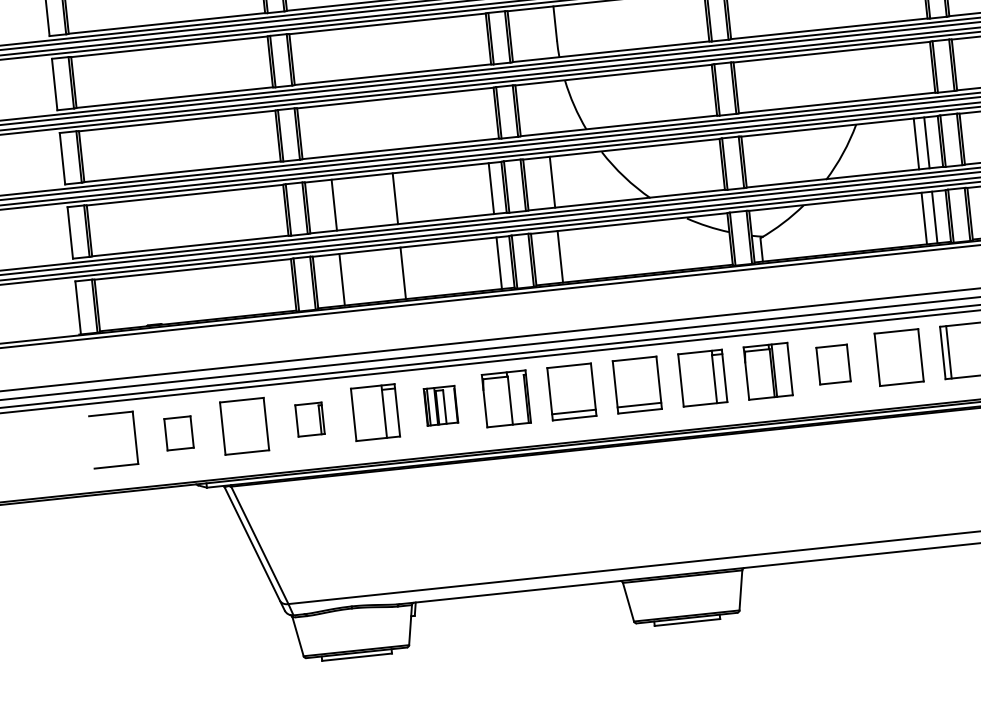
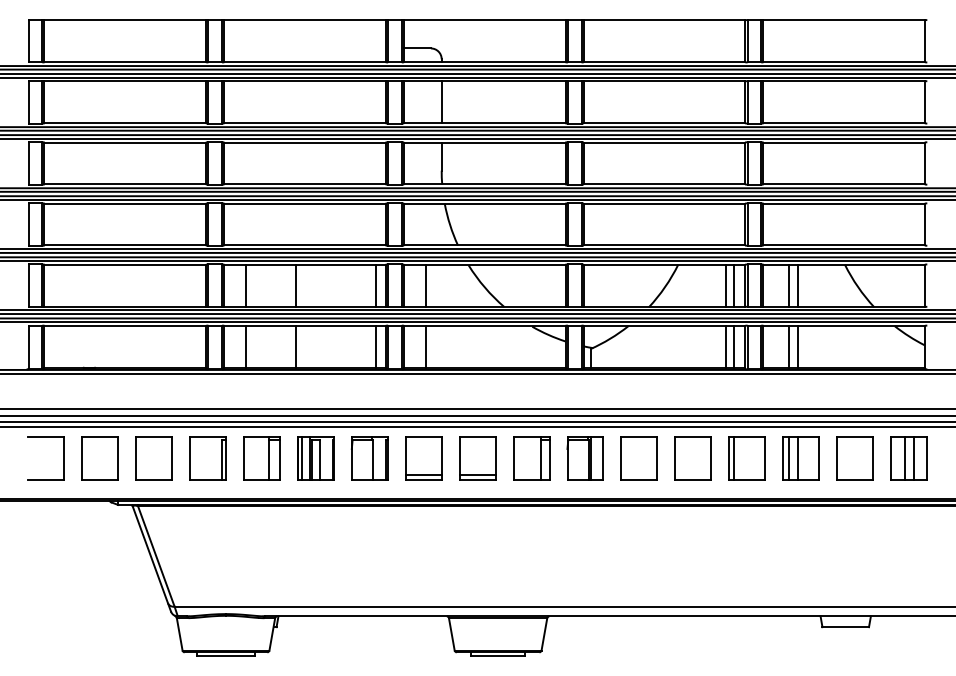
part: (832, 364) -> (638, 458), size x1.43
part: (440, 406) -> (315, 458), size x1.43
part: (309, 419) -> (207, 458), size x1.67
part: (178, 433) -> (99, 458), size x1.67

